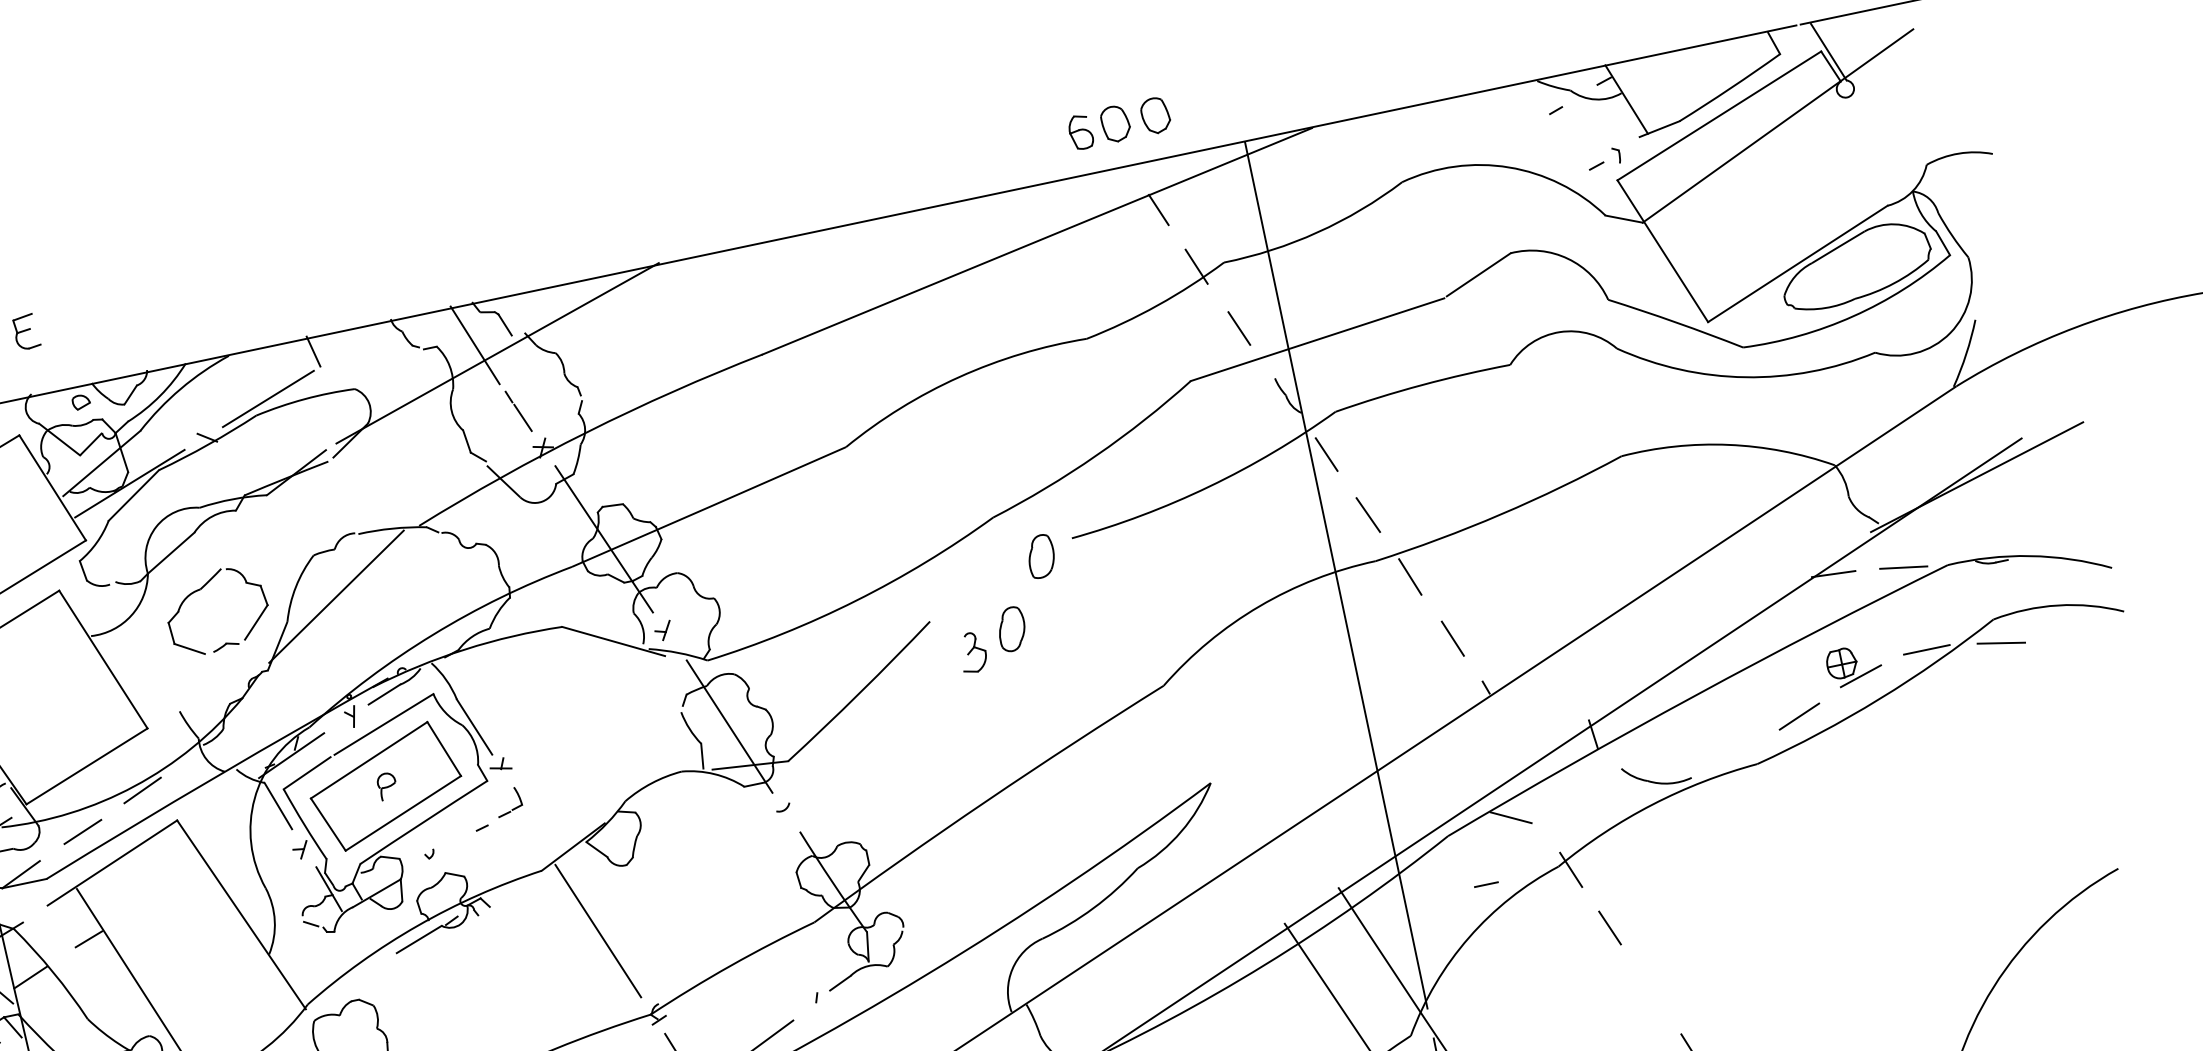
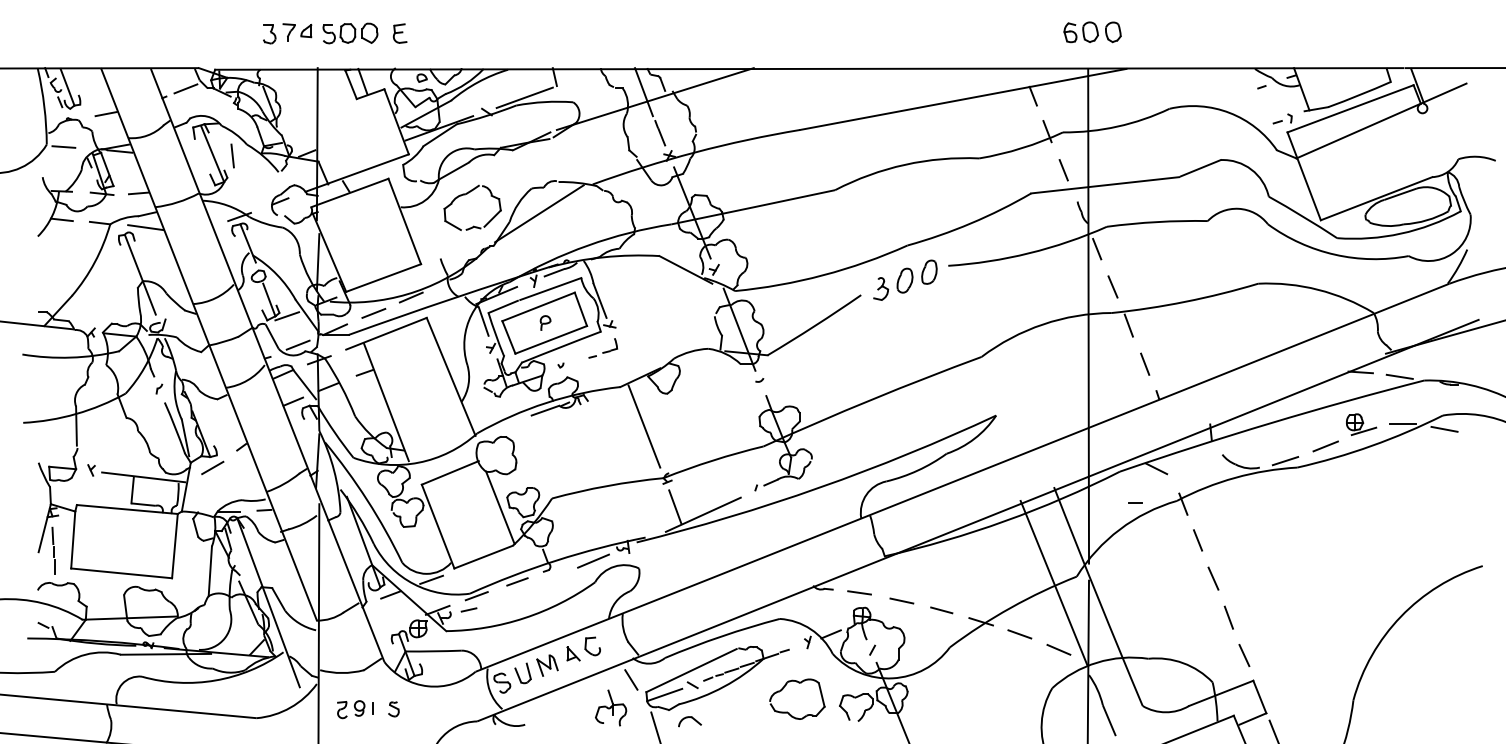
part: (1119, 123) -> (1092, 32), moved
part: (992, 638) -> (893, 283), moved
line: (1734, 757) -> (1285, 461), added
line: (1651, 989) -> (1213, 578), added

